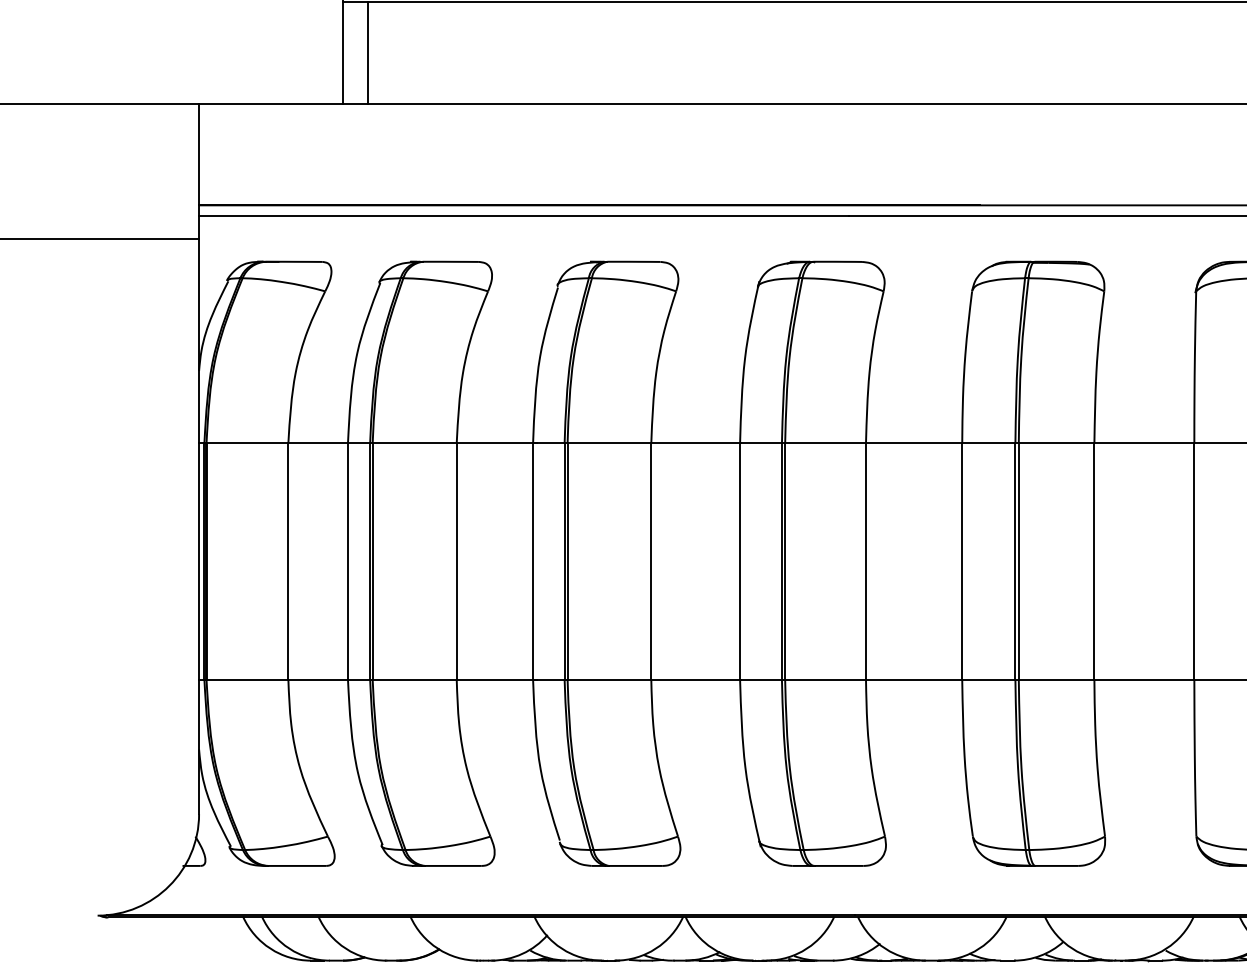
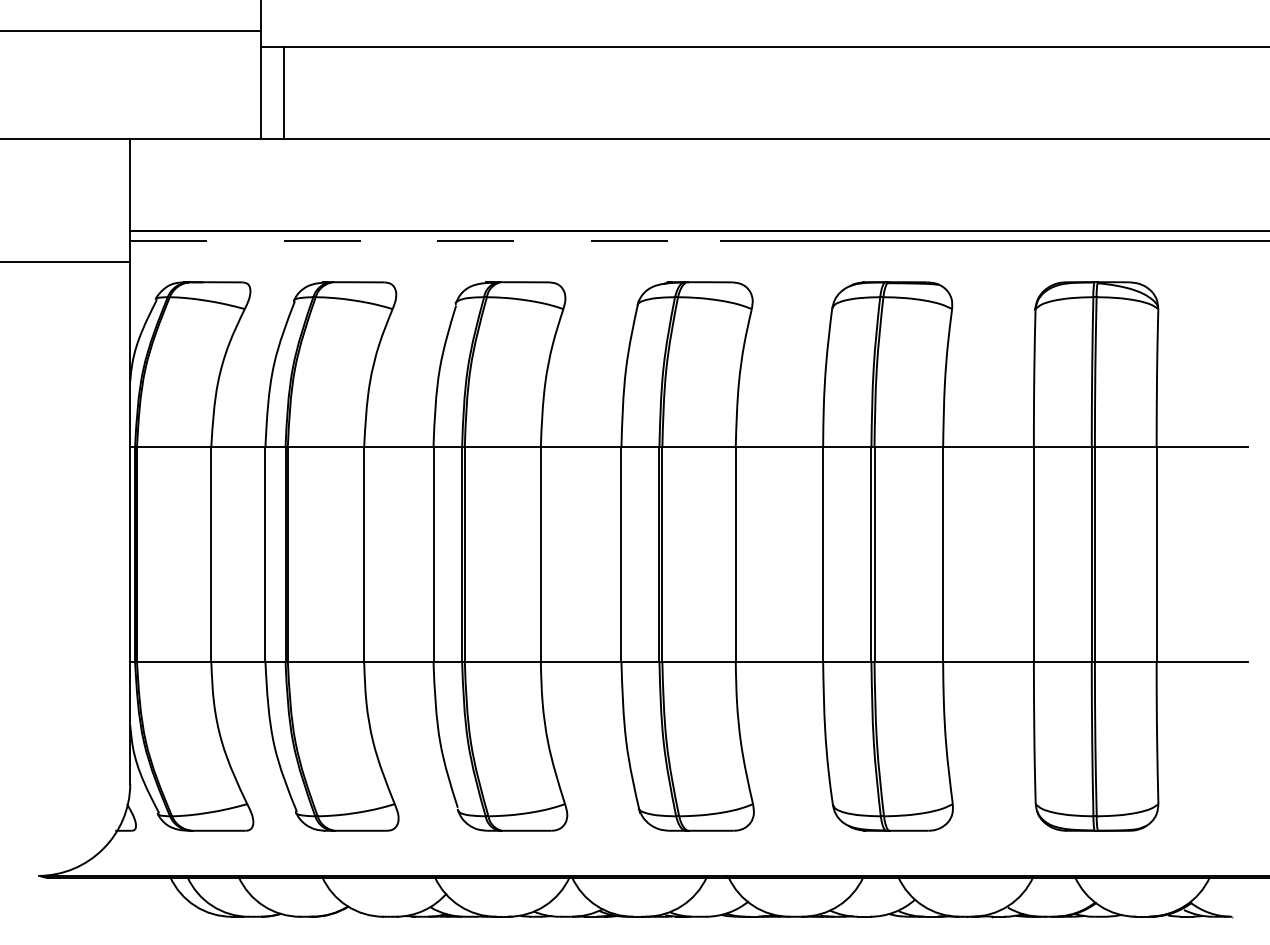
line: (524, 216) -> (425, 241), solid -> dashed

